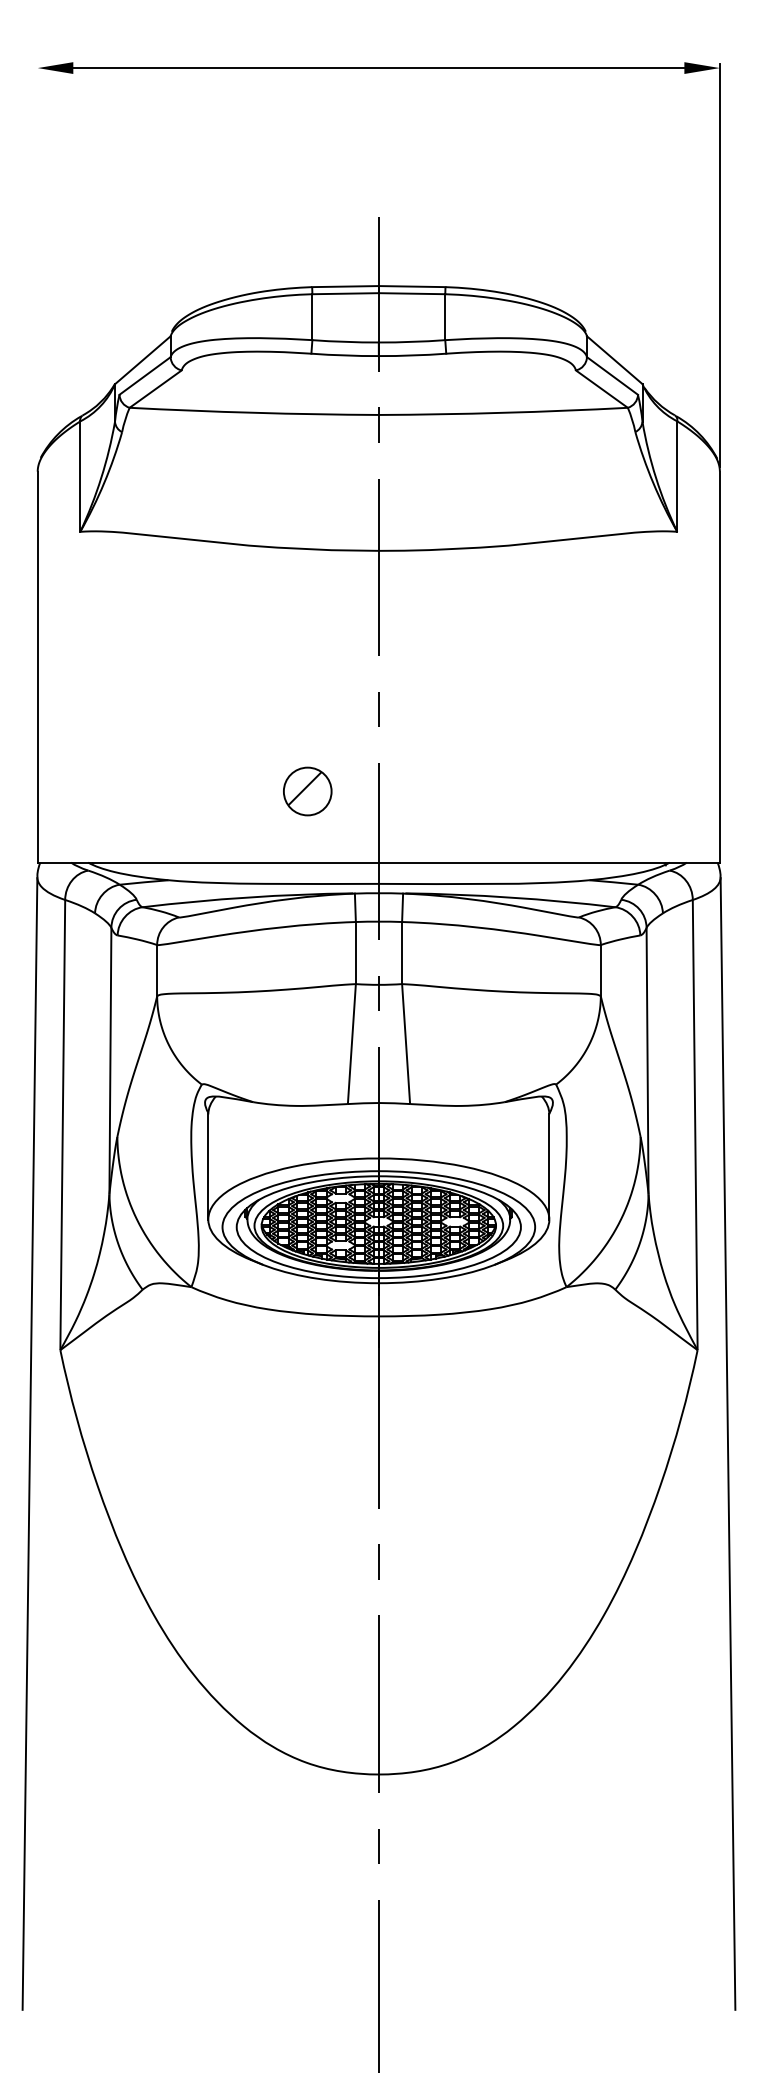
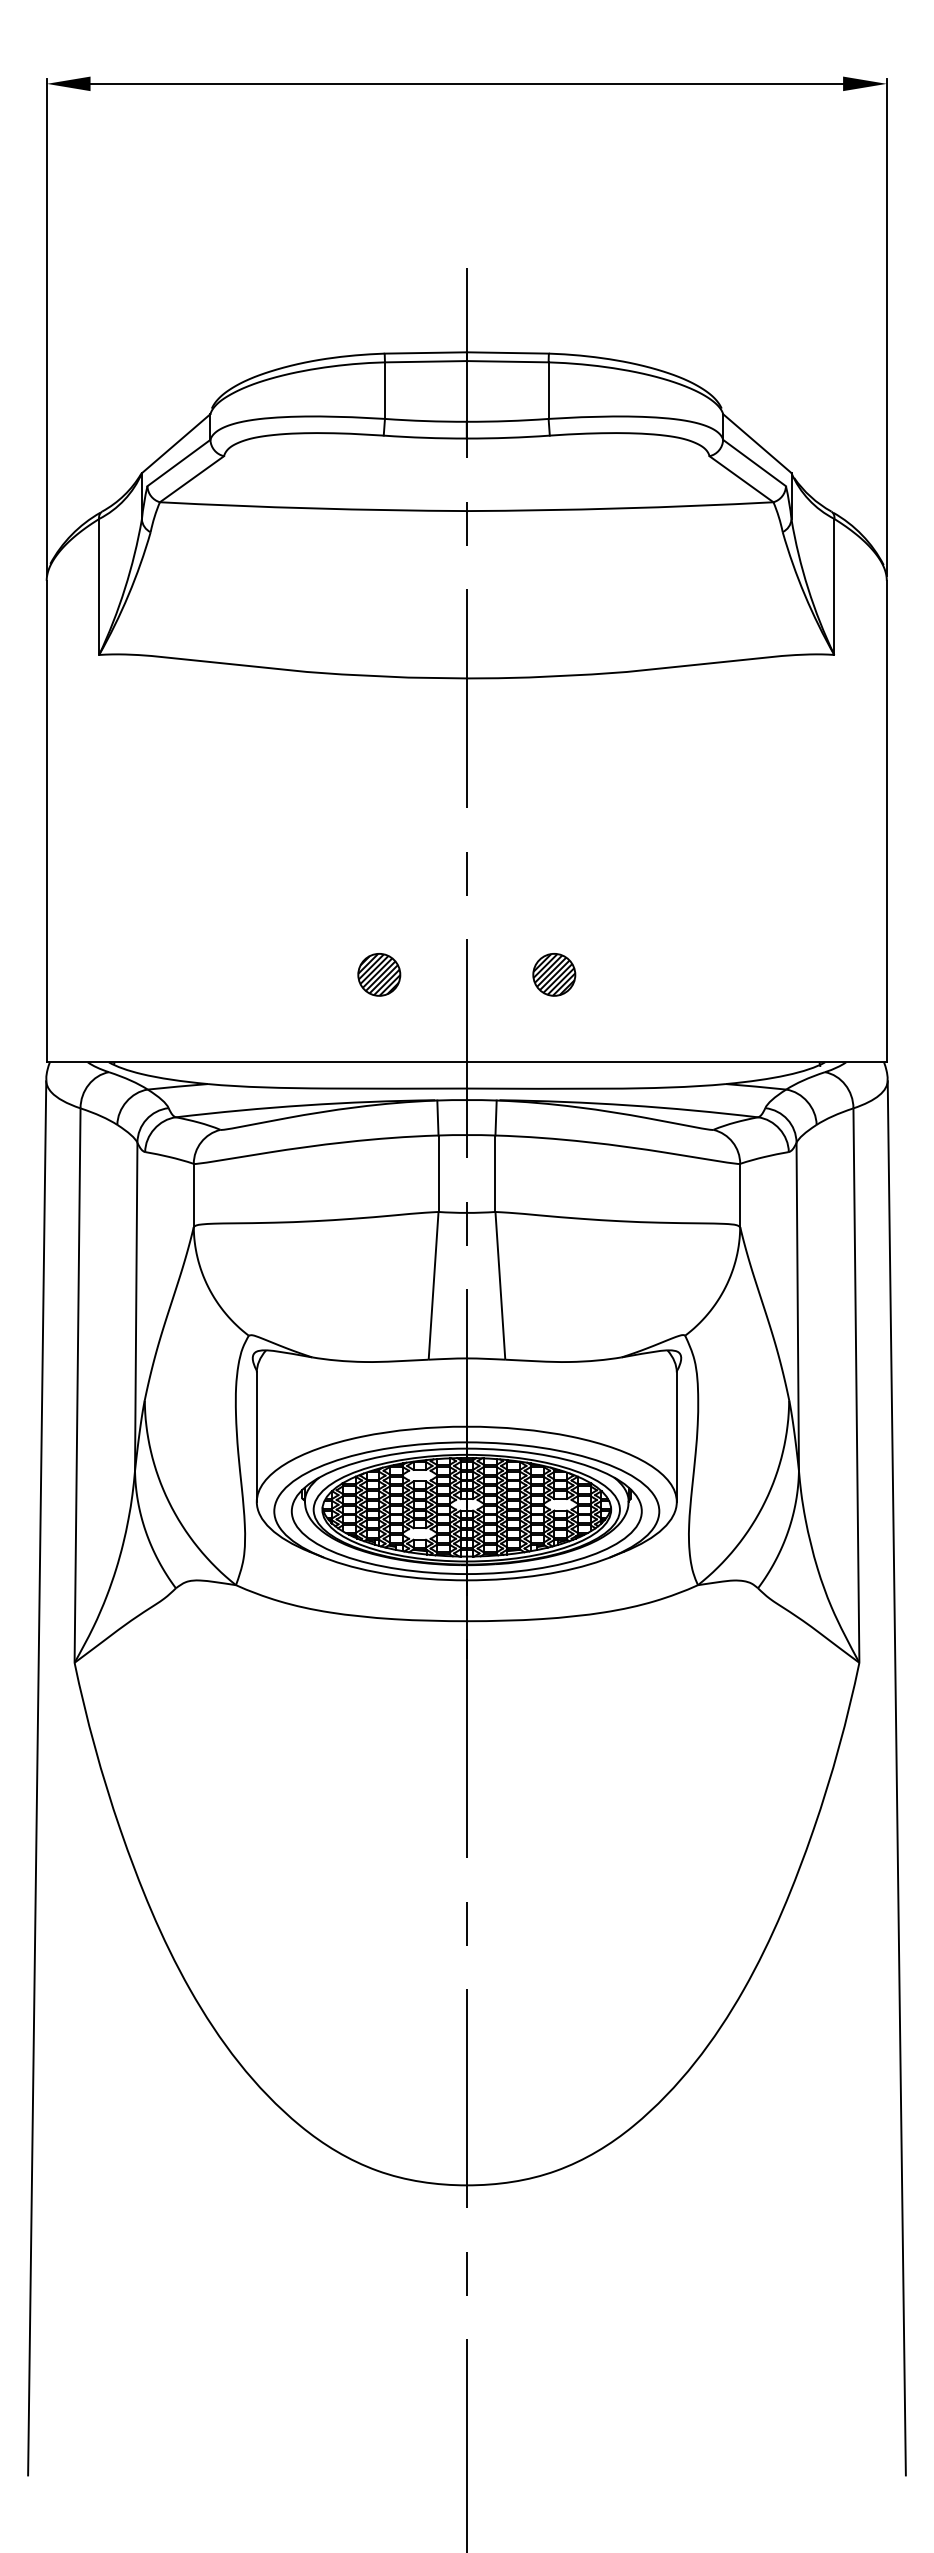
line: (37, 265) -> (46, 326), added
part: (307, 791) -> (379, 974), size x0.71
part: (450, 791) -> (554, 974), added

